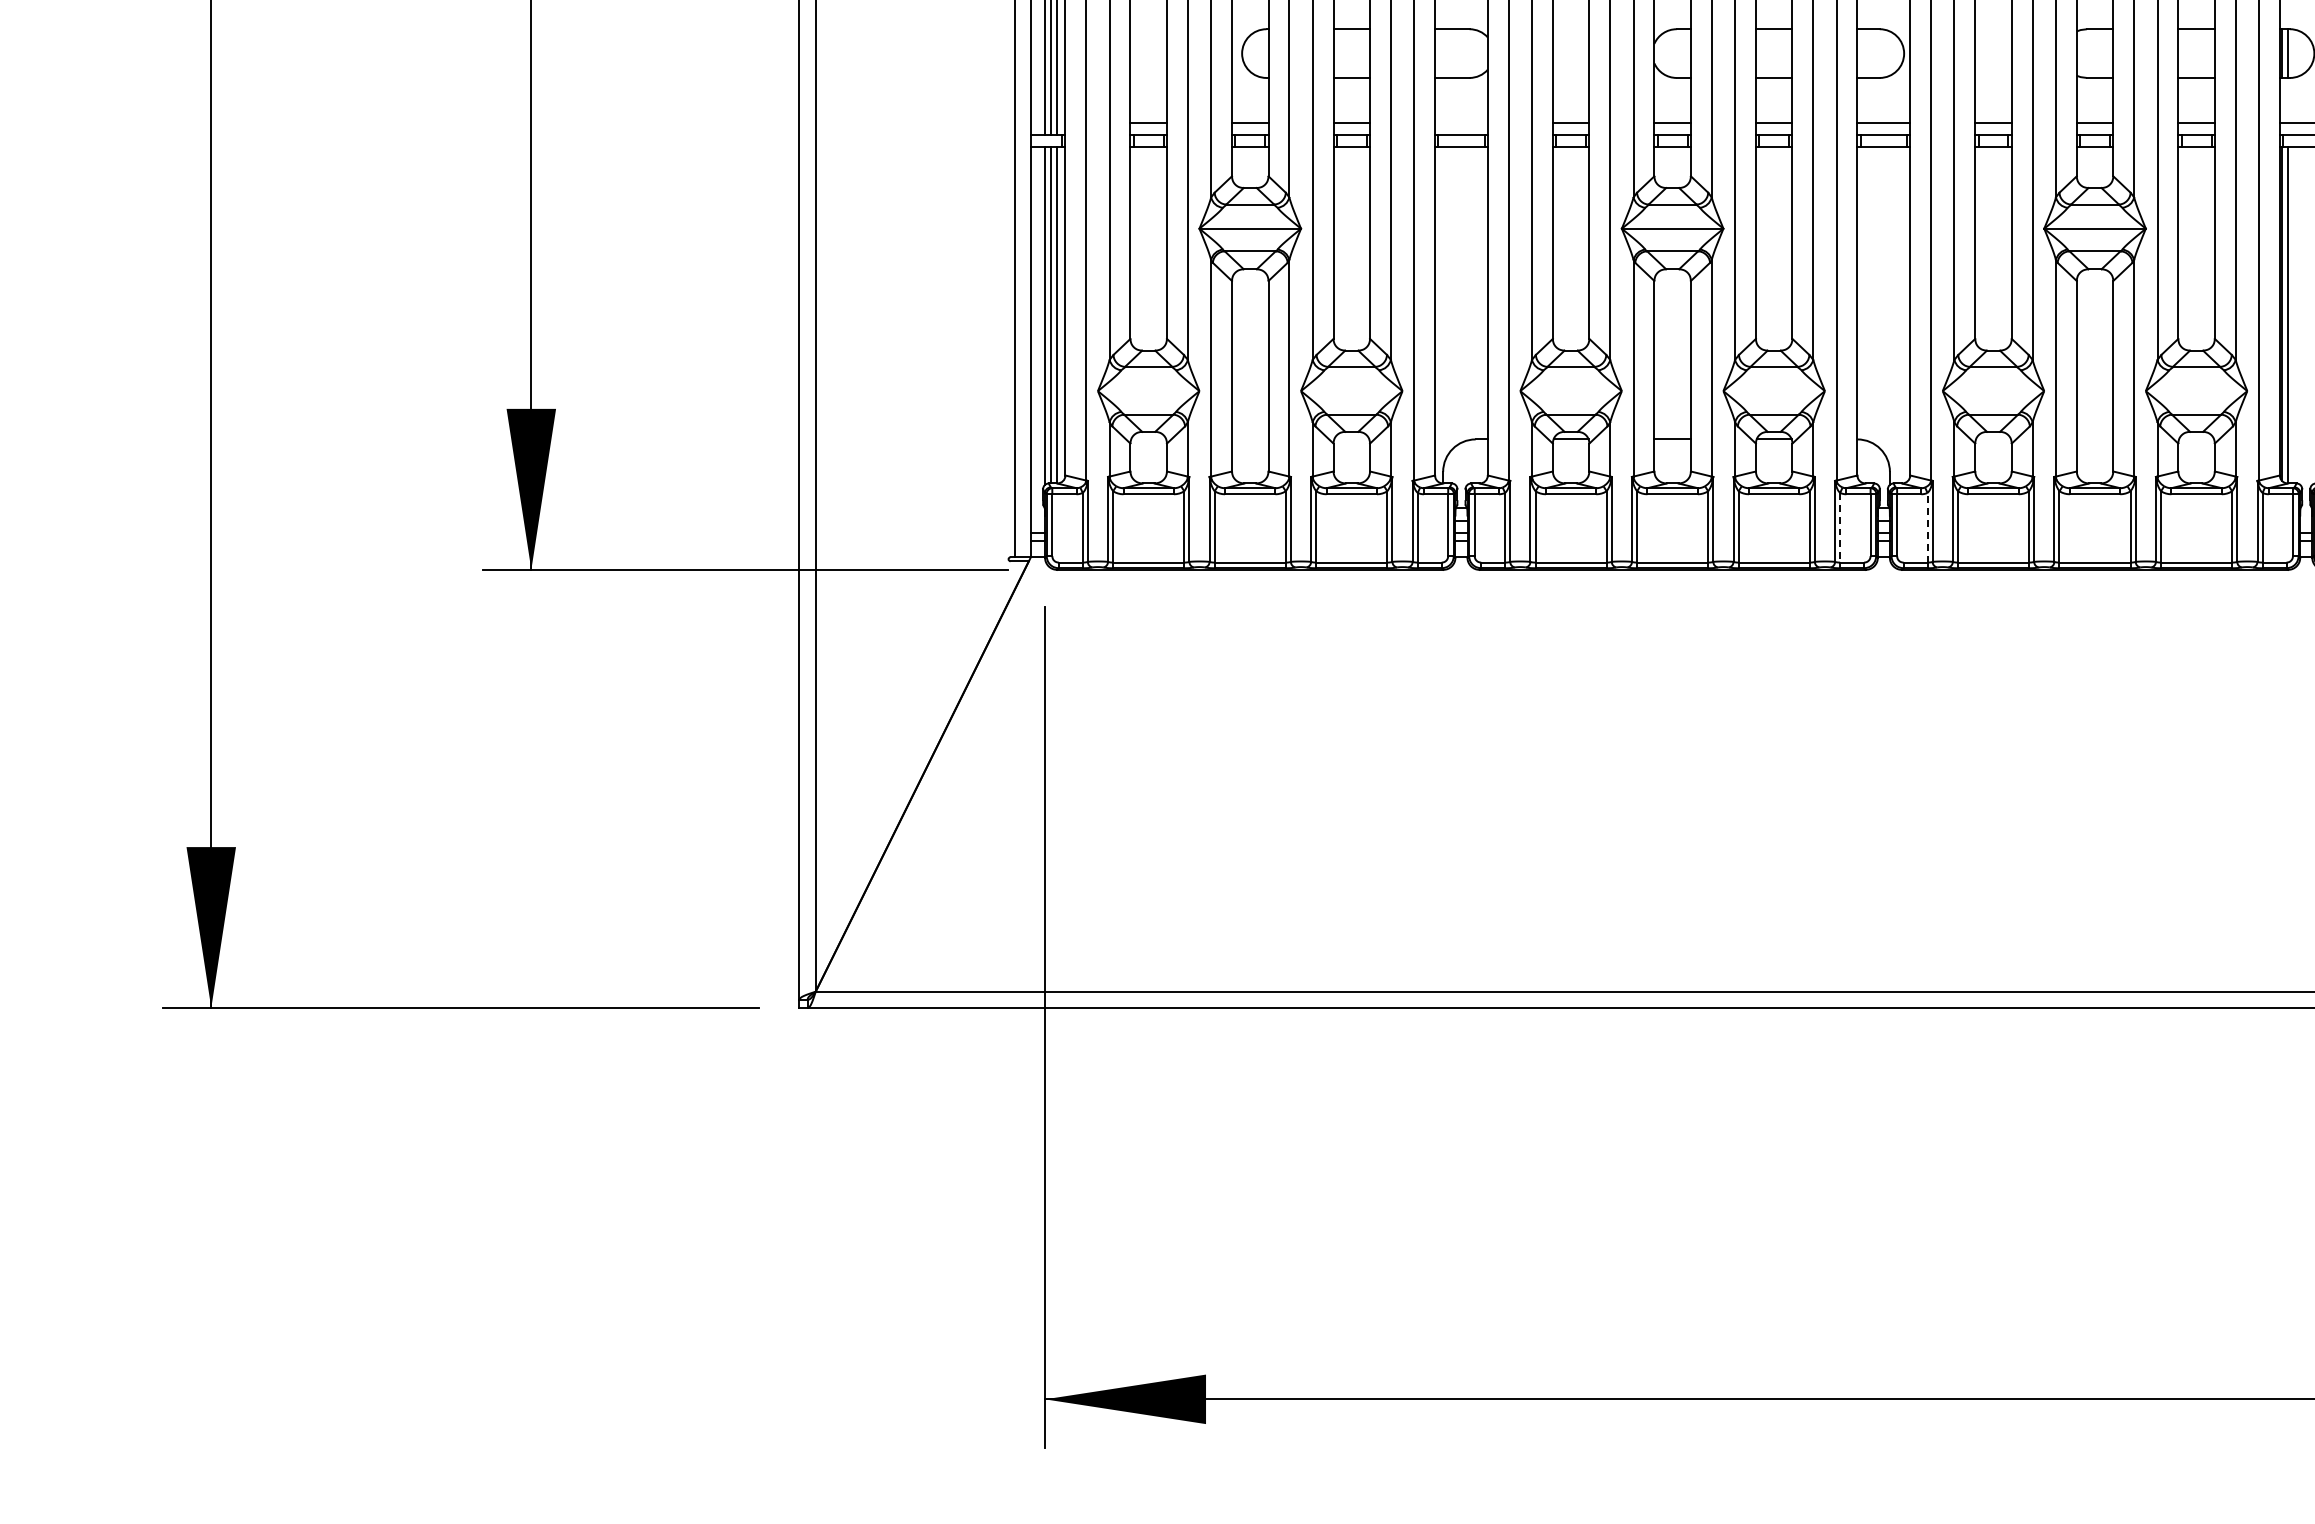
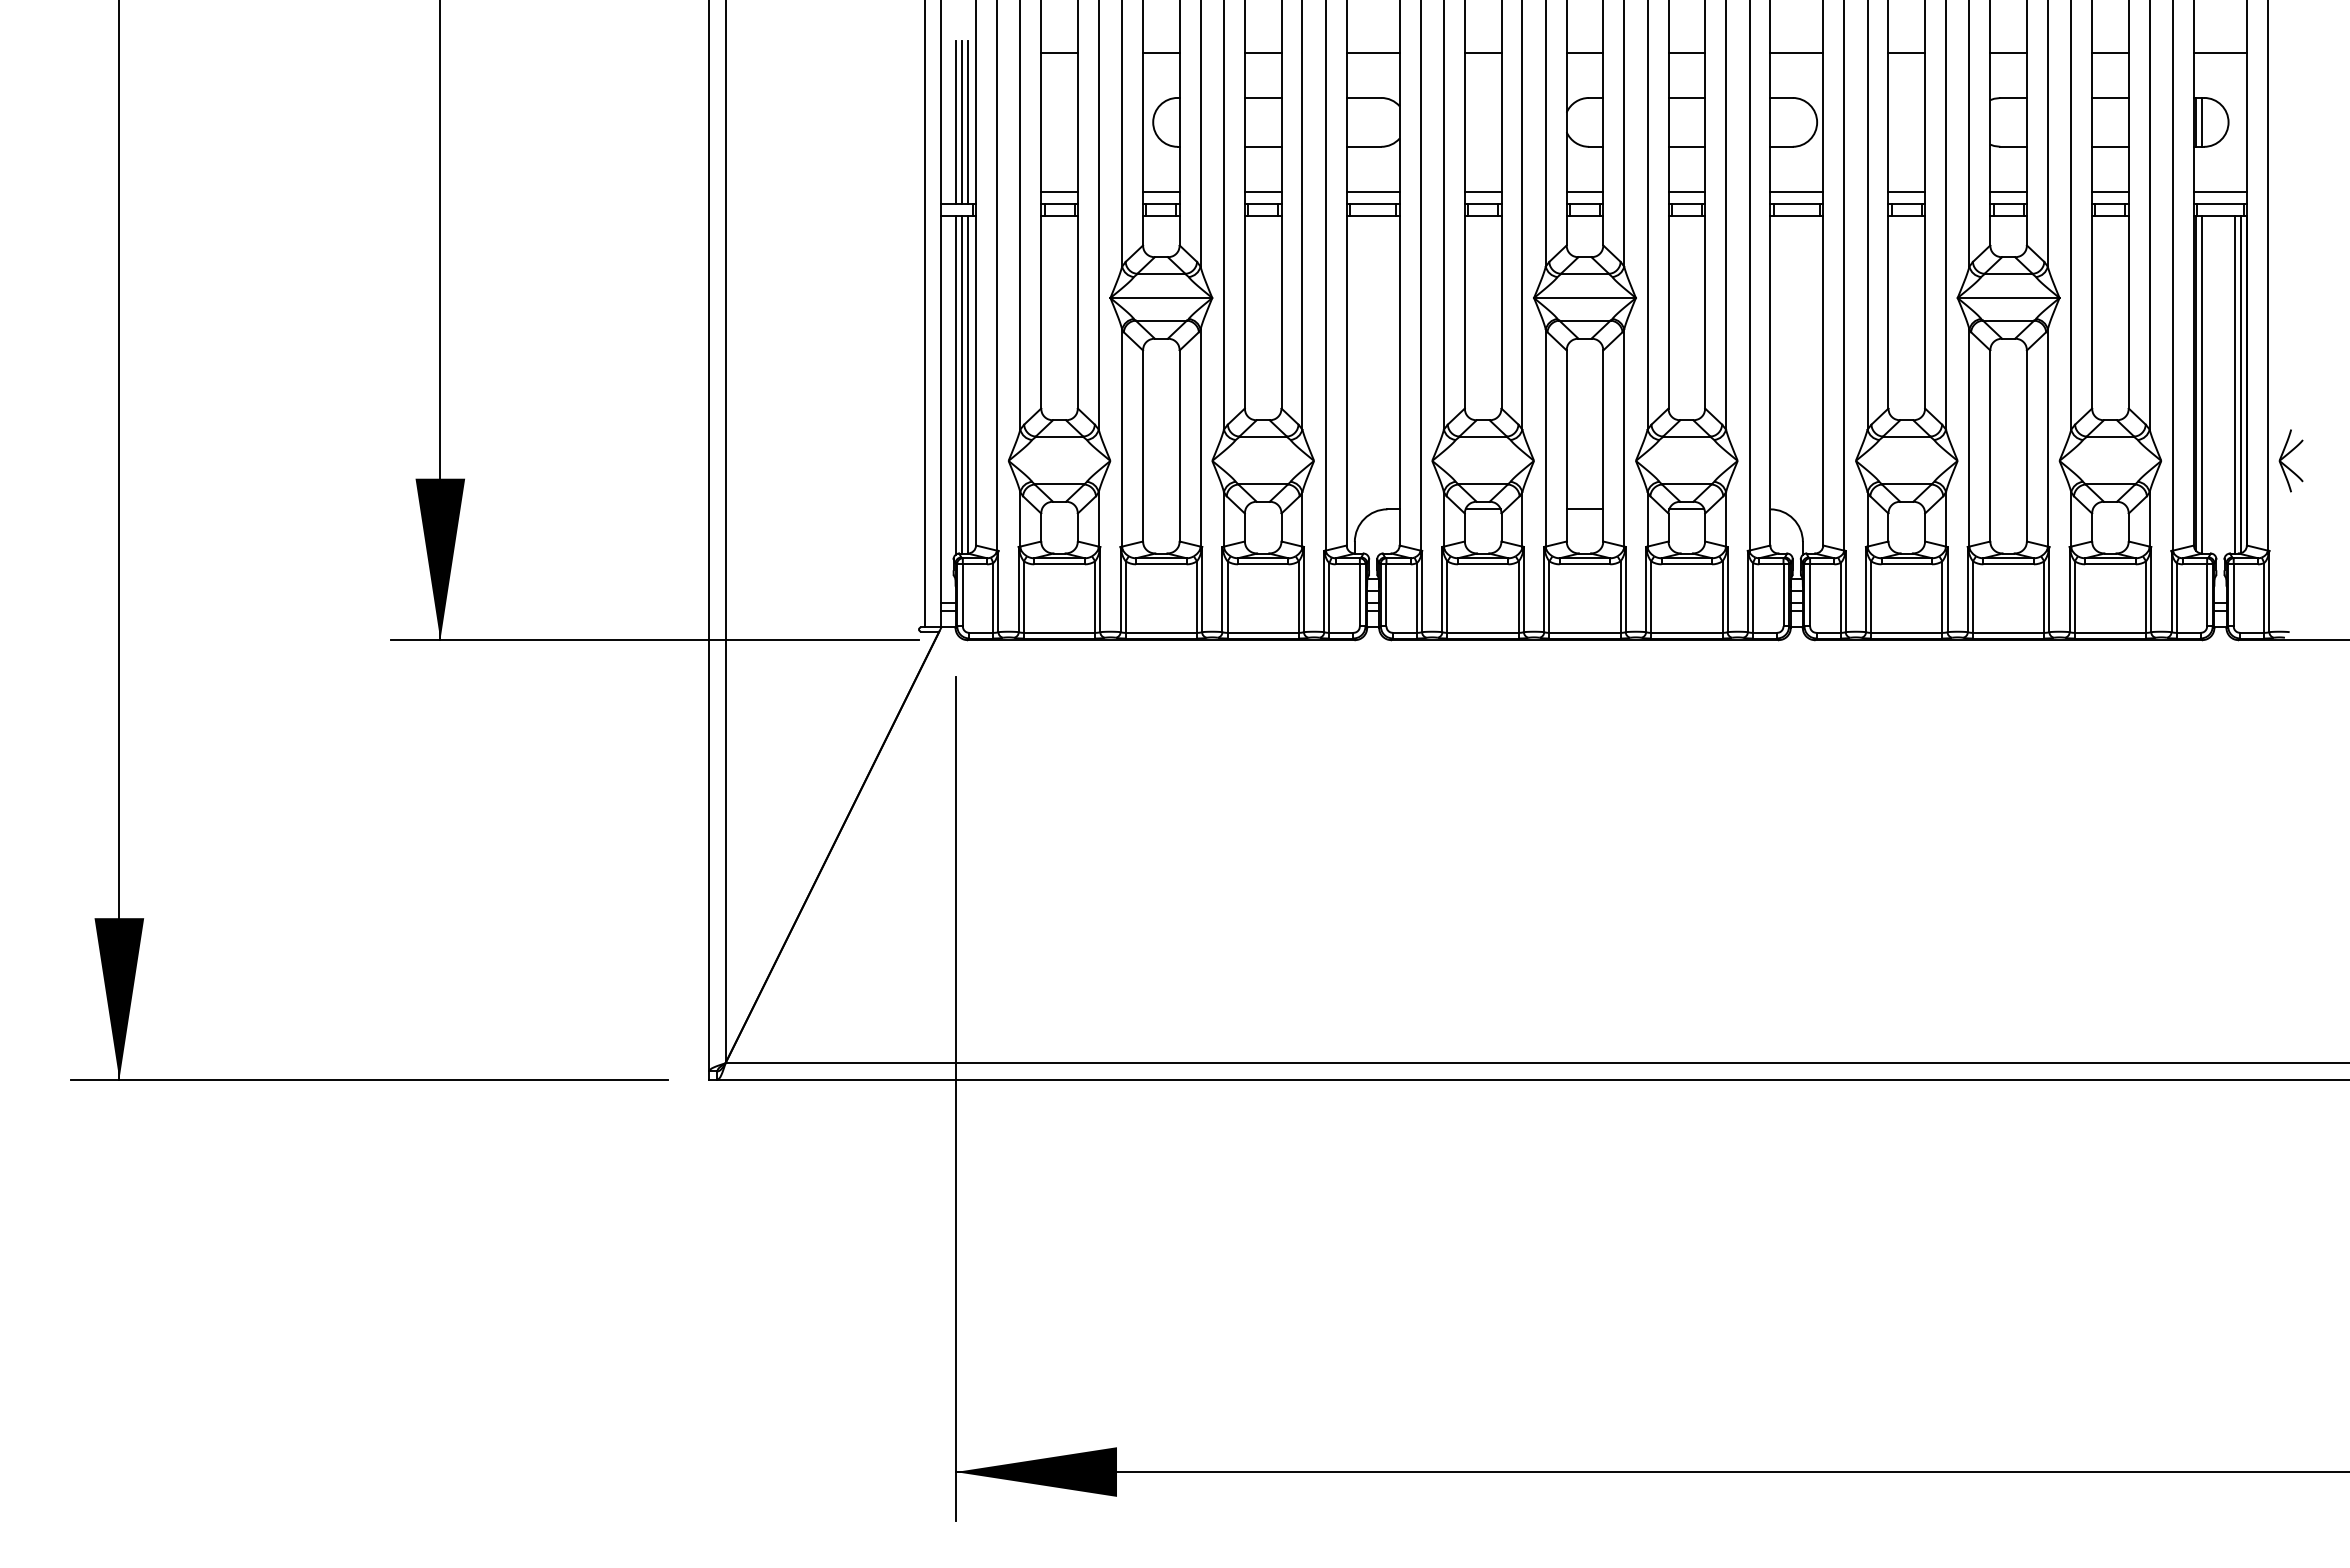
line: (1460, 122) -> (1372, 191), added
line: (1839, 527) -> (1752, 597), dashed -> solid
line: (1927, 527) -> (1840, 597), dashed -> solid

